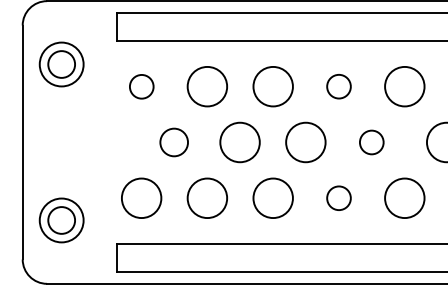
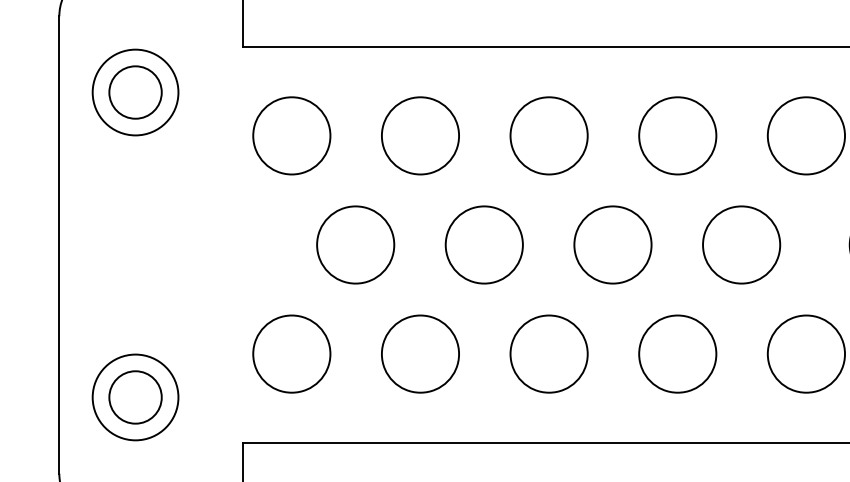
circle: (141, 86) -> (291, 135), size x1.67
circle: (338, 86) -> (676, 135), size x1.67
circle: (173, 142) -> (354, 245), size x1.43
circle: (371, 142) -> (741, 245), size x1.67
circle: (338, 198) -> (676, 354), size x1.67

